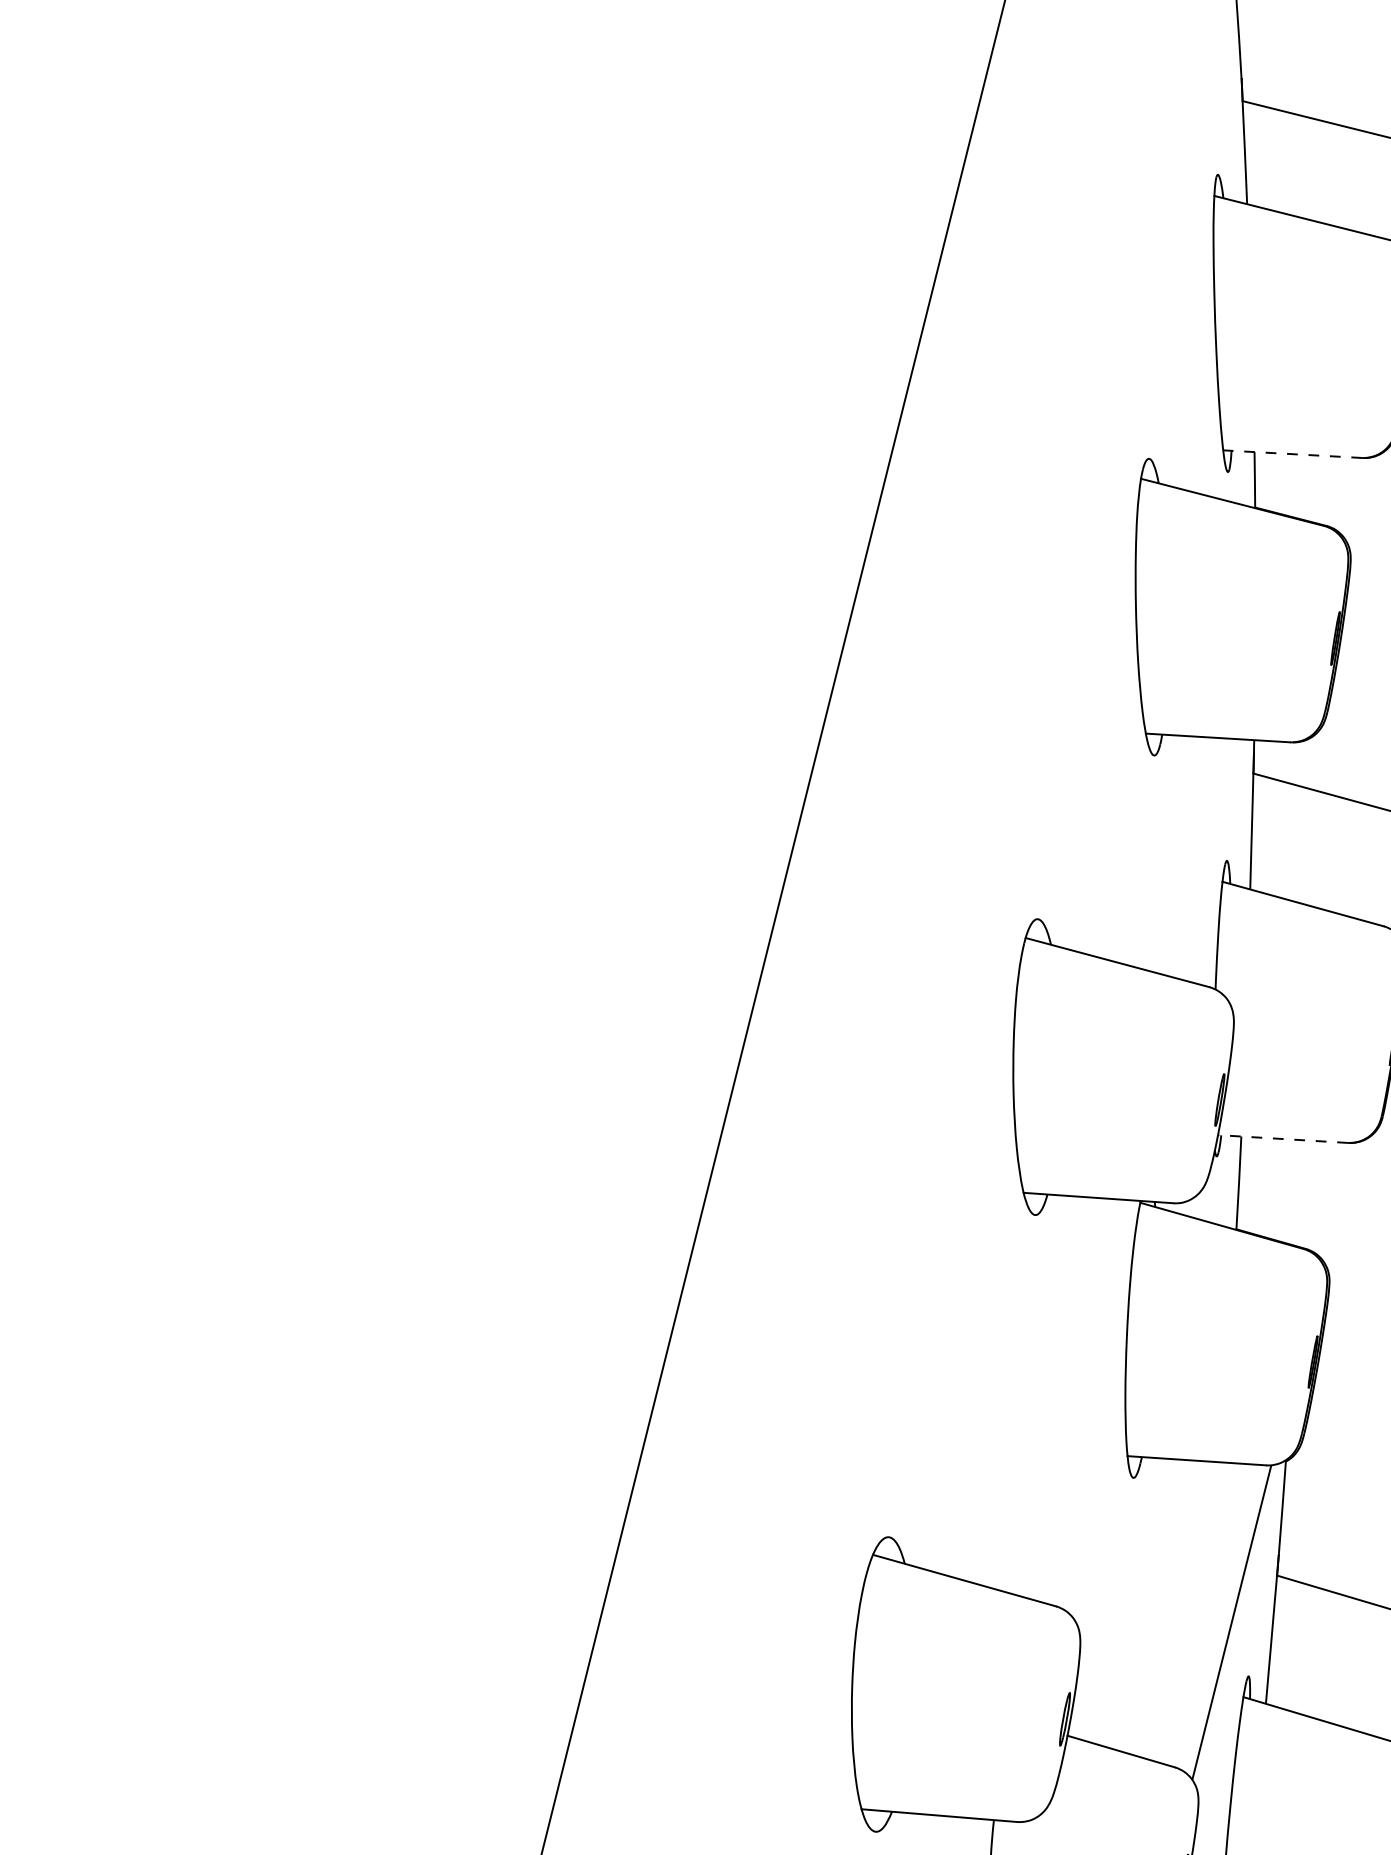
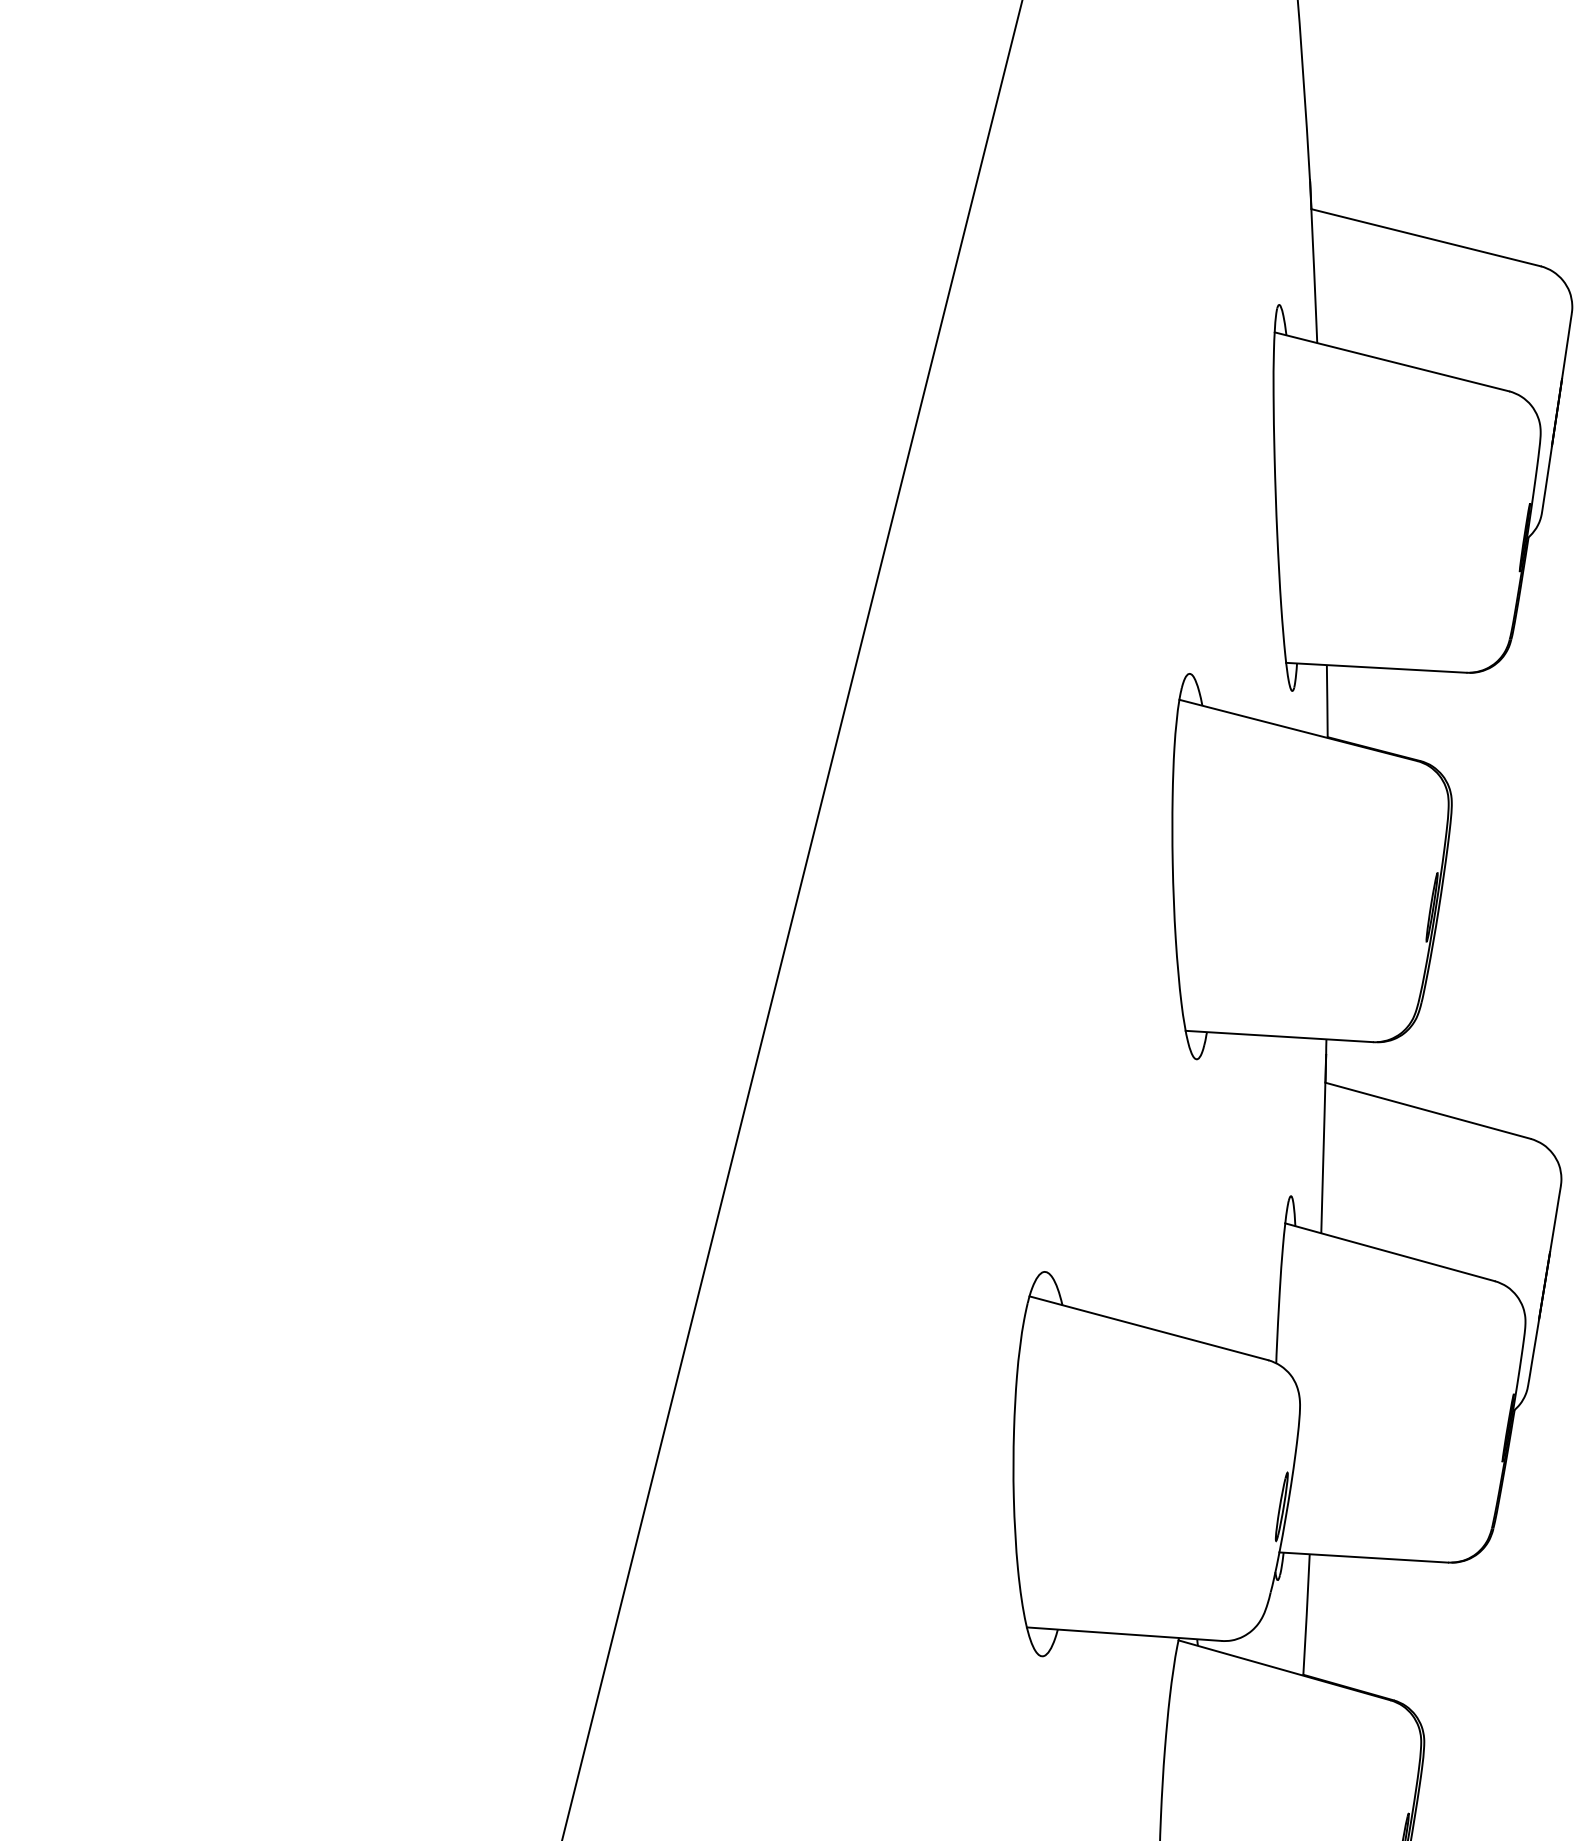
line: (1292, 454) -> (1376, 668), dashed -> solid
line: (1282, 1139) -> (1363, 1558), dashed -> solid

